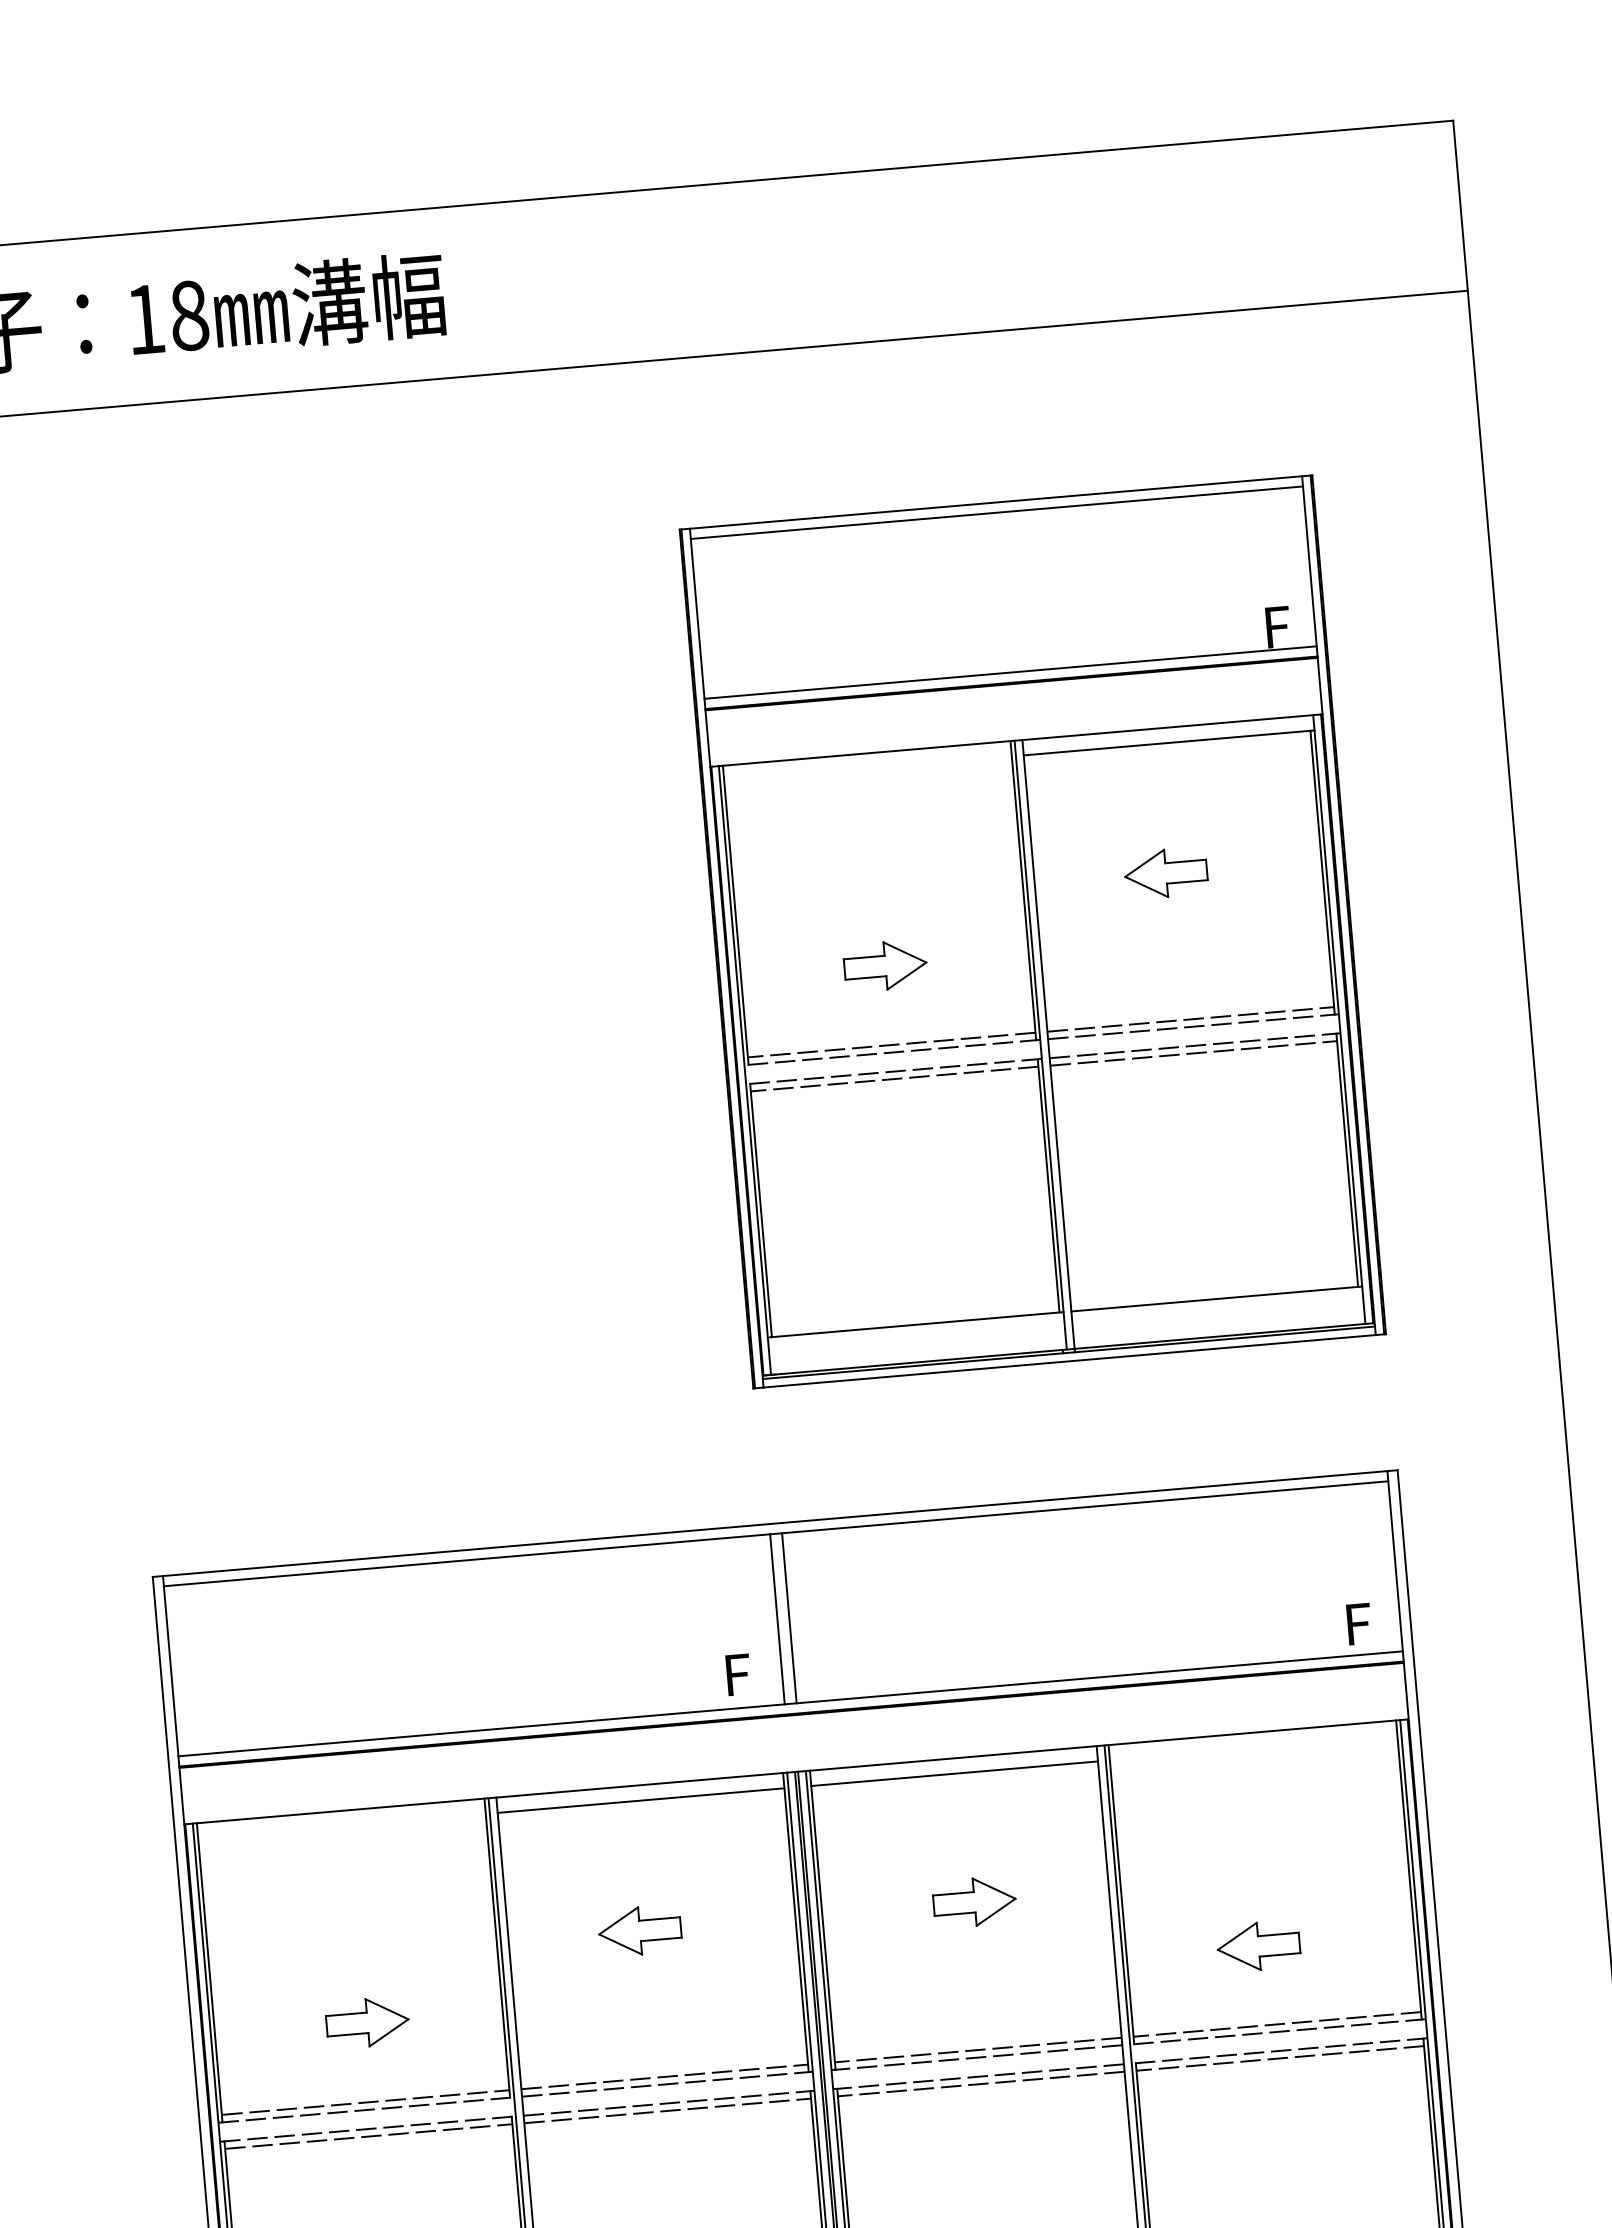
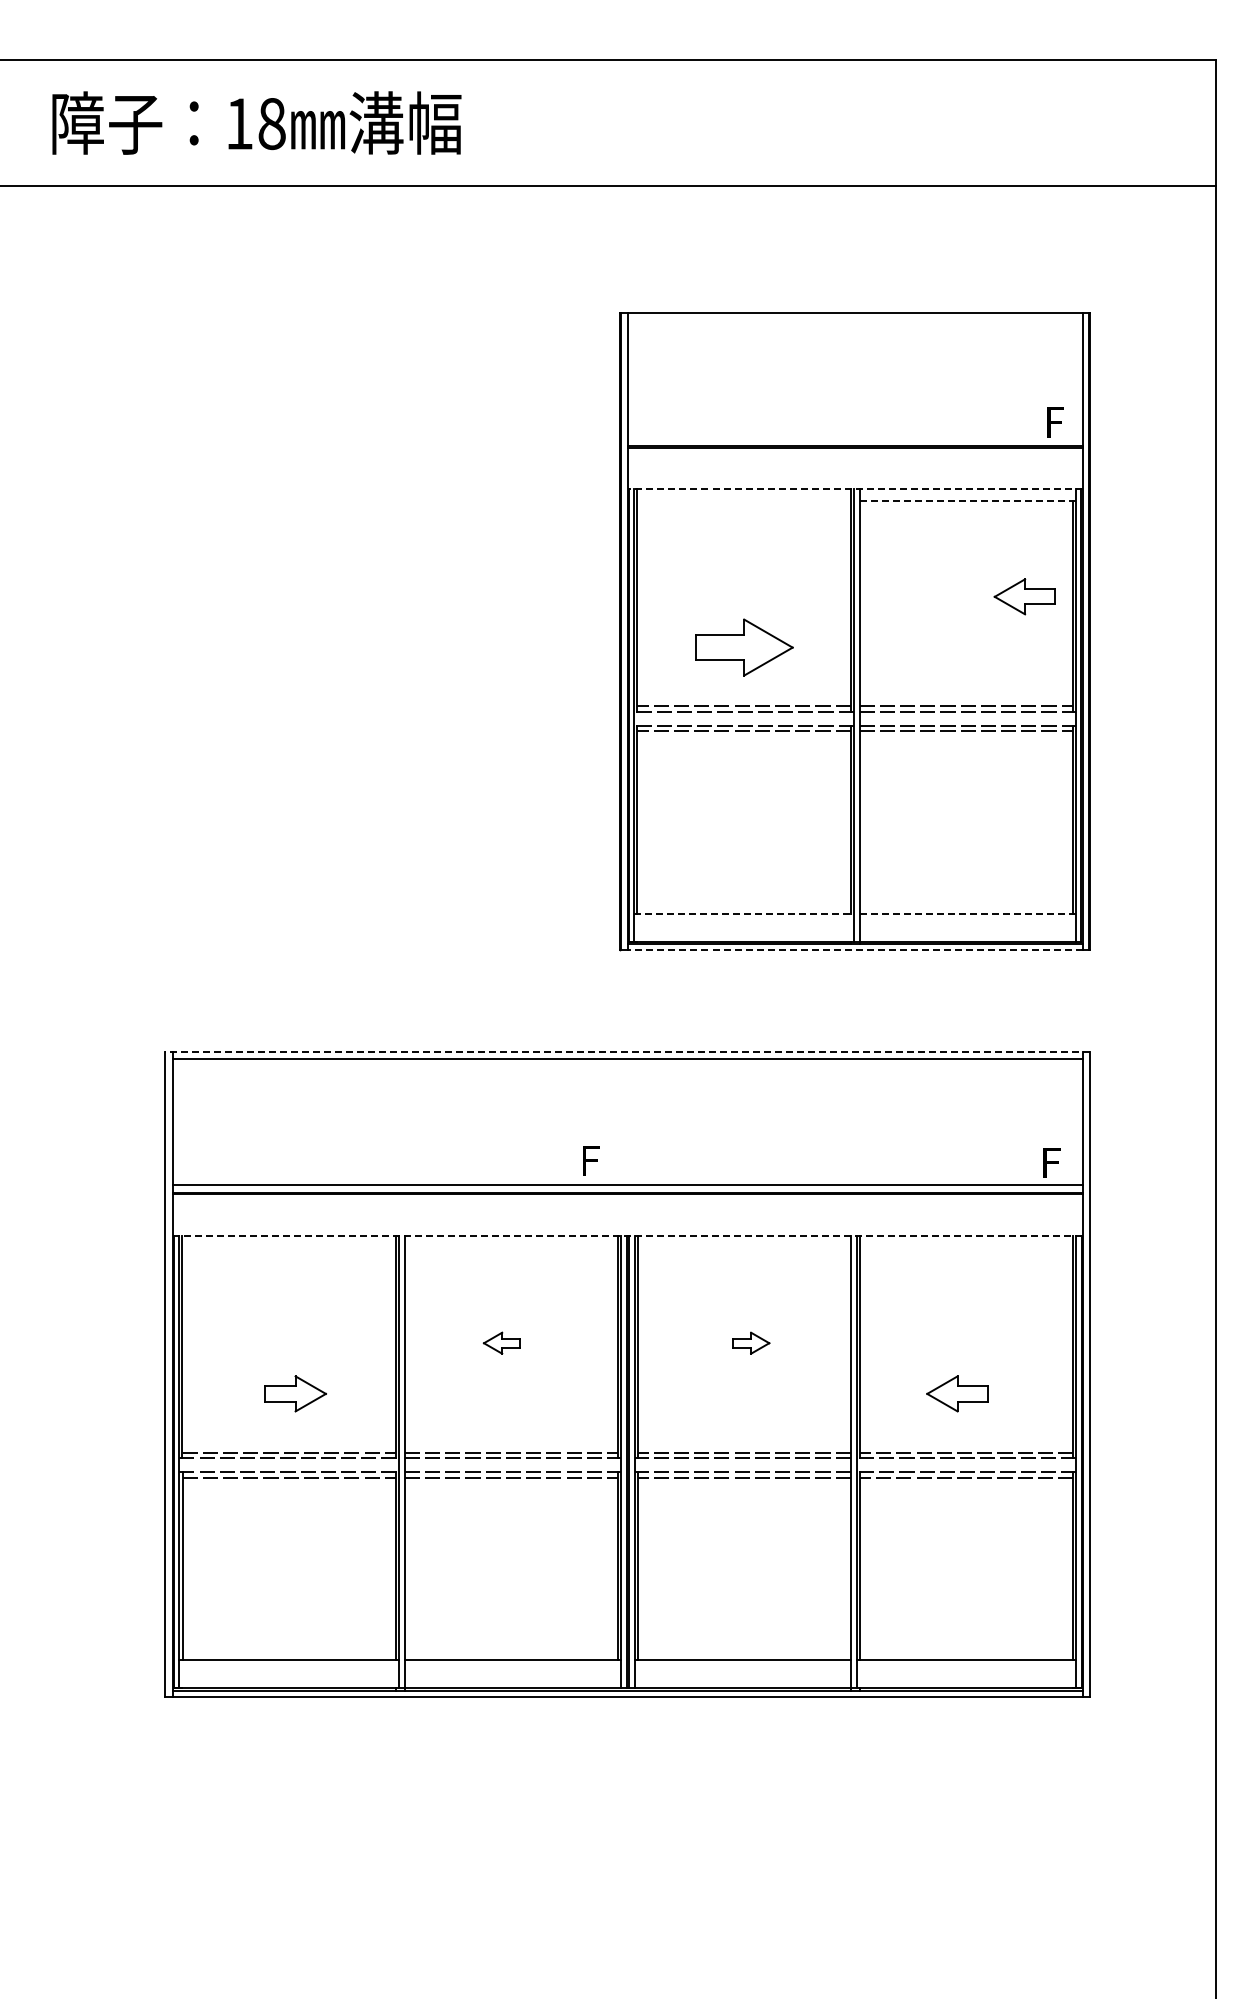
line: (996, 513) -> (854, 320), removed
line: (1009, 672) -> (854, 438), removed
line: (1015, 740) -> (854, 489), solid -> dashed
line: (1169, 742) -> (967, 500), solid -> dashed
part: (1165, 873) -> (1024, 596), moved
part: (885, 964) -> (744, 646), size x1.6
line: (1218, 1298) -> (968, 913), solid -> dashed
line: (915, 1324) -> (743, 913), solid -> dashed
line: (1068, 1361) -> (854, 950), solid -> dashed
line: (774, 1523) -> (627, 1051), solid -> dashed
line: (789, 1618) -> (632, 1122), removed
line: (777, 1619) -> (623, 1122), removed
line: (794, 1771) -> (626, 1235), solid -> dashed
line: (953, 1774) -> (743, 1247), removed
line: (639, 1800) -> (510, 1247), removed
part: (975, 1900) -> (751, 1342), size x0.6
part: (638, 1929) -> (501, 1342), size x0.6

